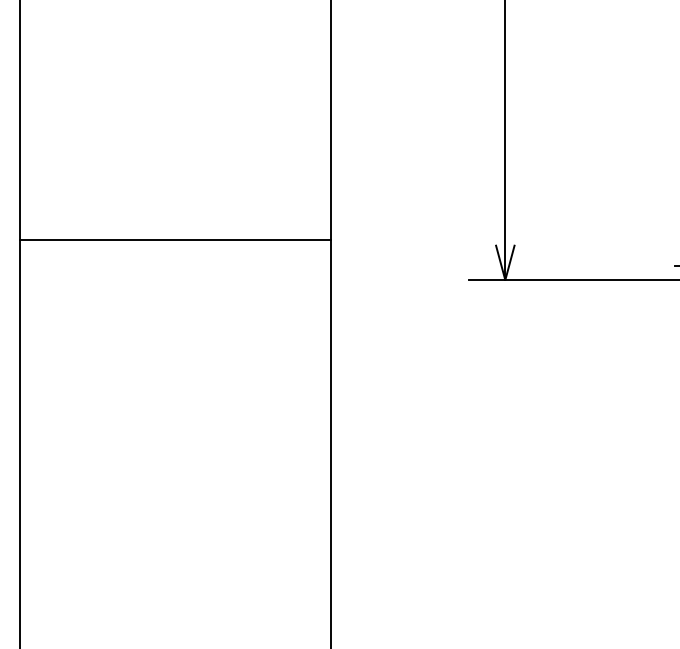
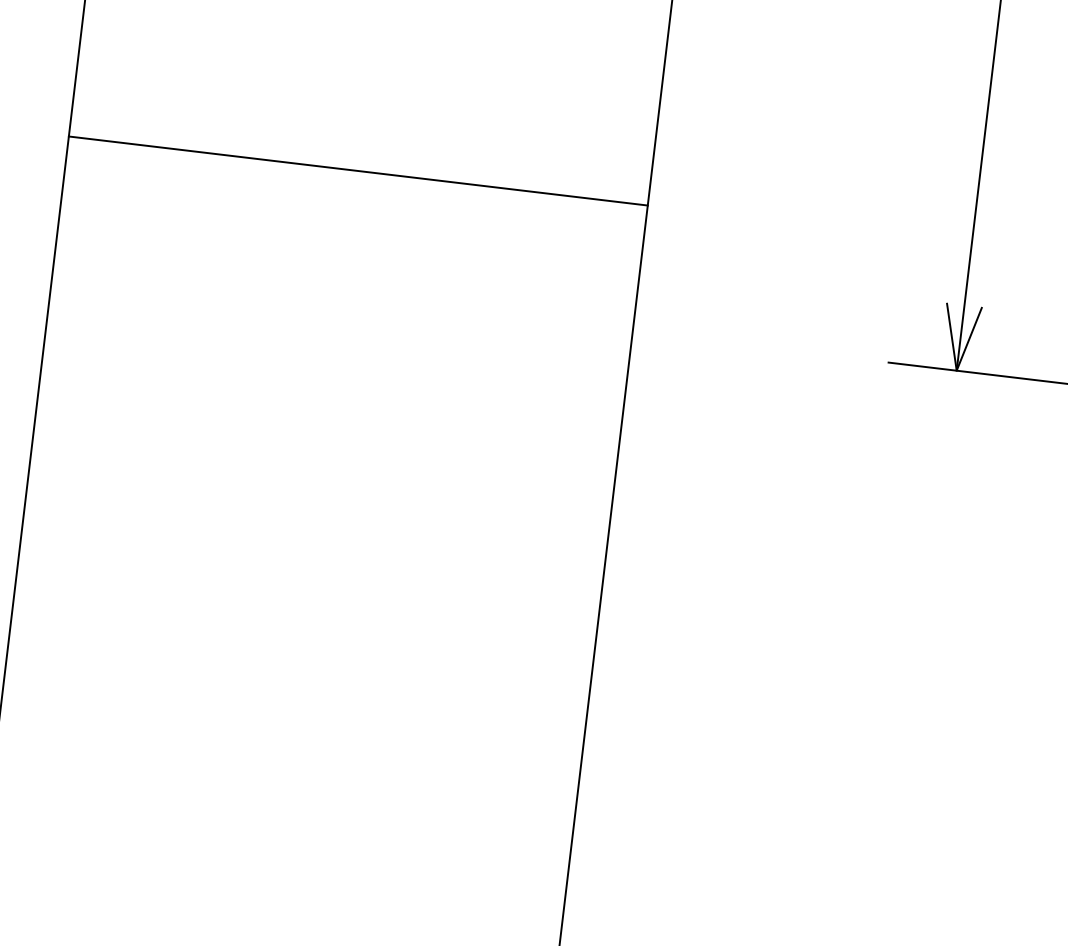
line: (175, 240) -> (358, 171), moved

